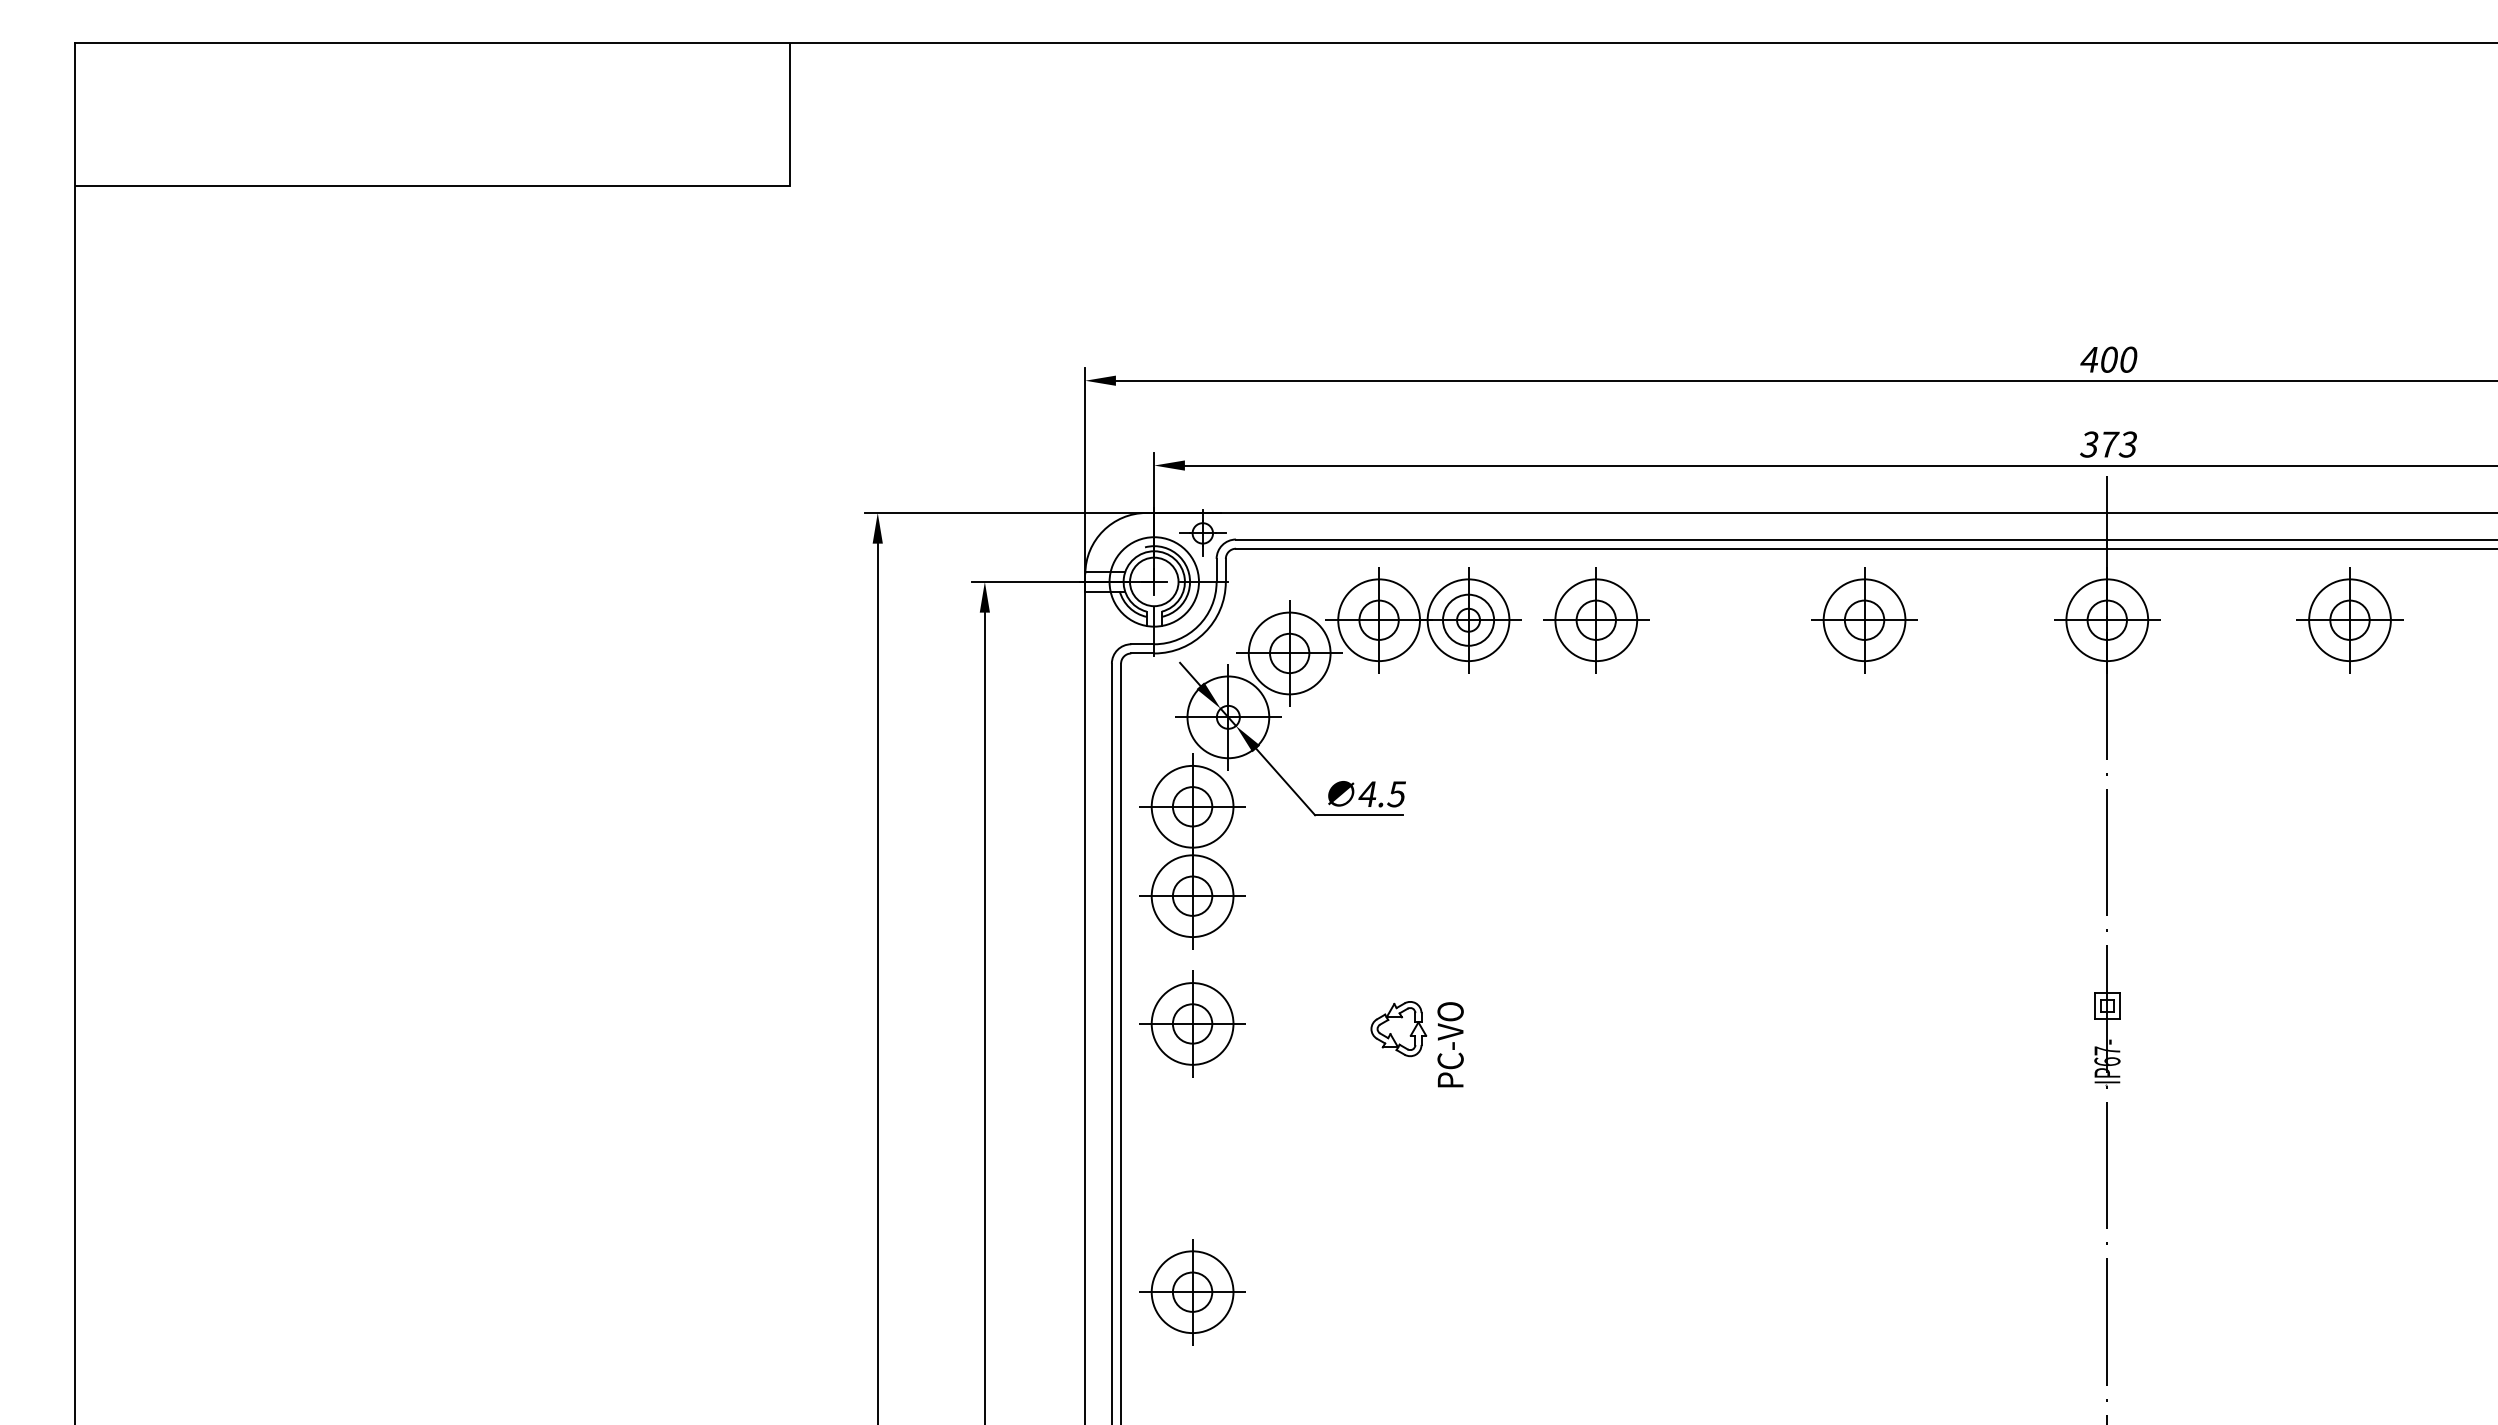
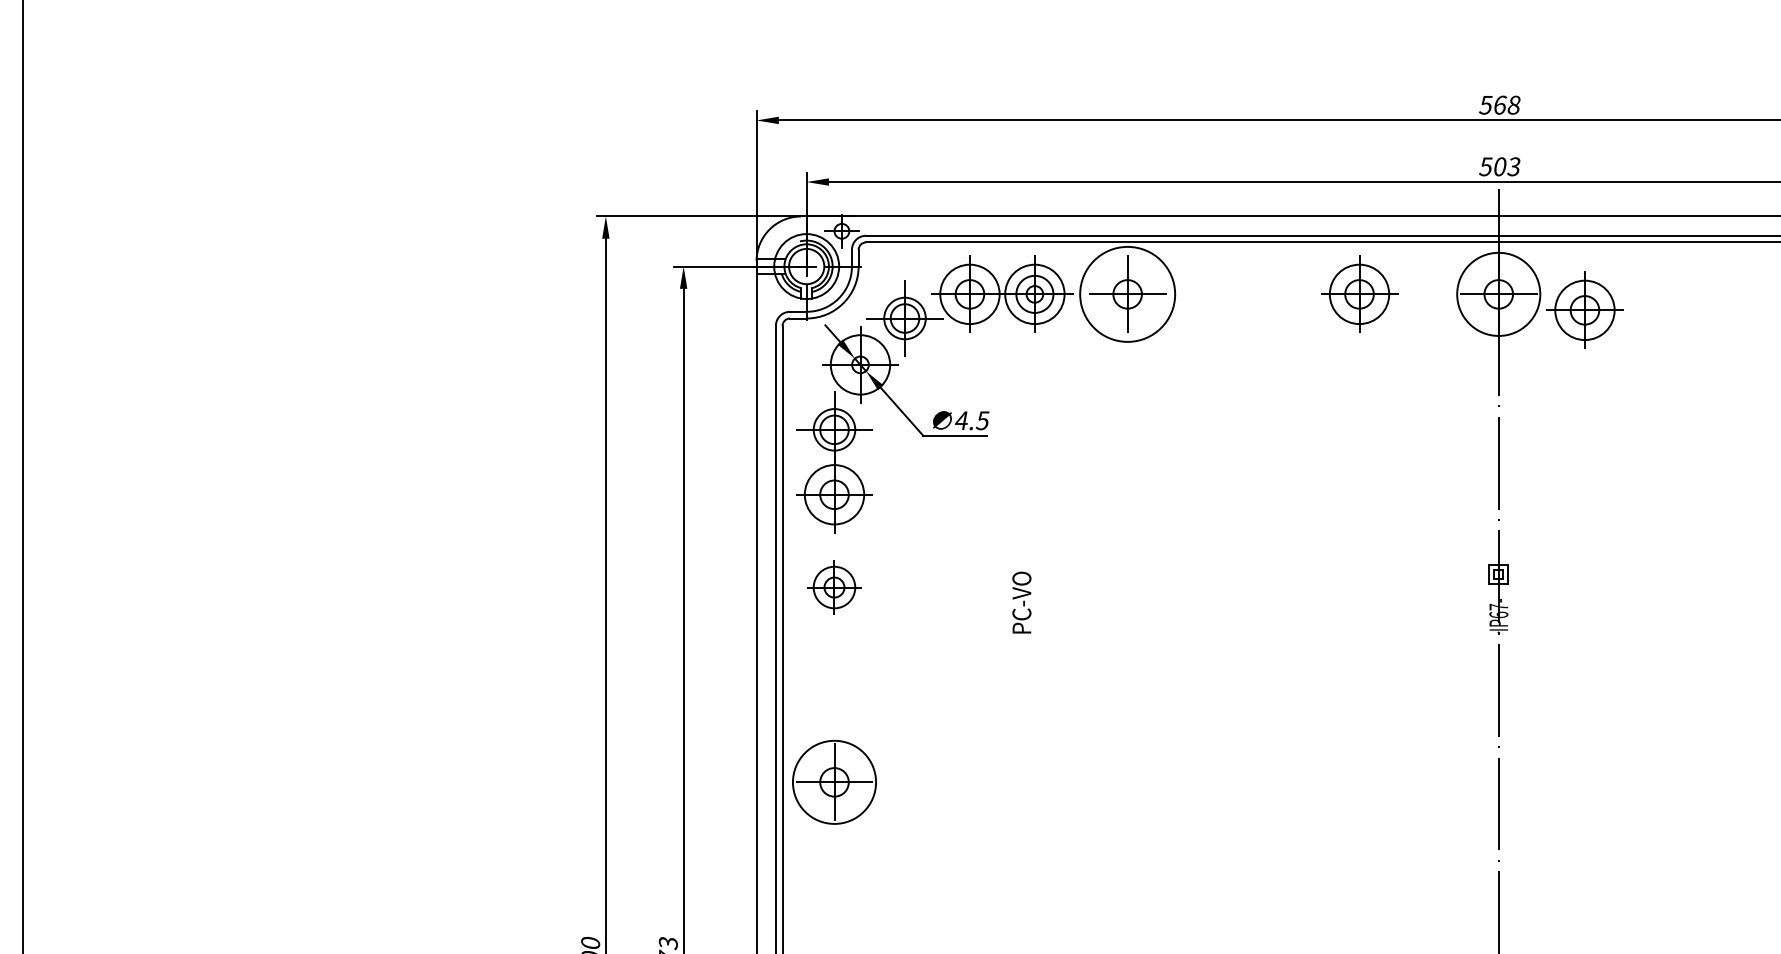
text: (2108, 359) -> (1499, 105), 400 -> 568
text: (2099, 444) -> (1493, 166), 373 -> 503
circle: (1596, 620) -> (1127, 294), size x1.6
part: (1864, 620) -> (1359, 294), moved
circle: (2107, 620) -> (1498, 294), size x1.4
part: (2349, 620) -> (1584, 310), moved
circle: (1289, 653) -> (904, 318), size x0.7
circle: (1192, 806) -> (834, 429), size x0.7
part: (1192, 1023) -> (834, 587), size x0.7
part: (1398, 1029) -> (984, 591), removed
circle: (1192, 1292) -> (834, 782), size x1.4

